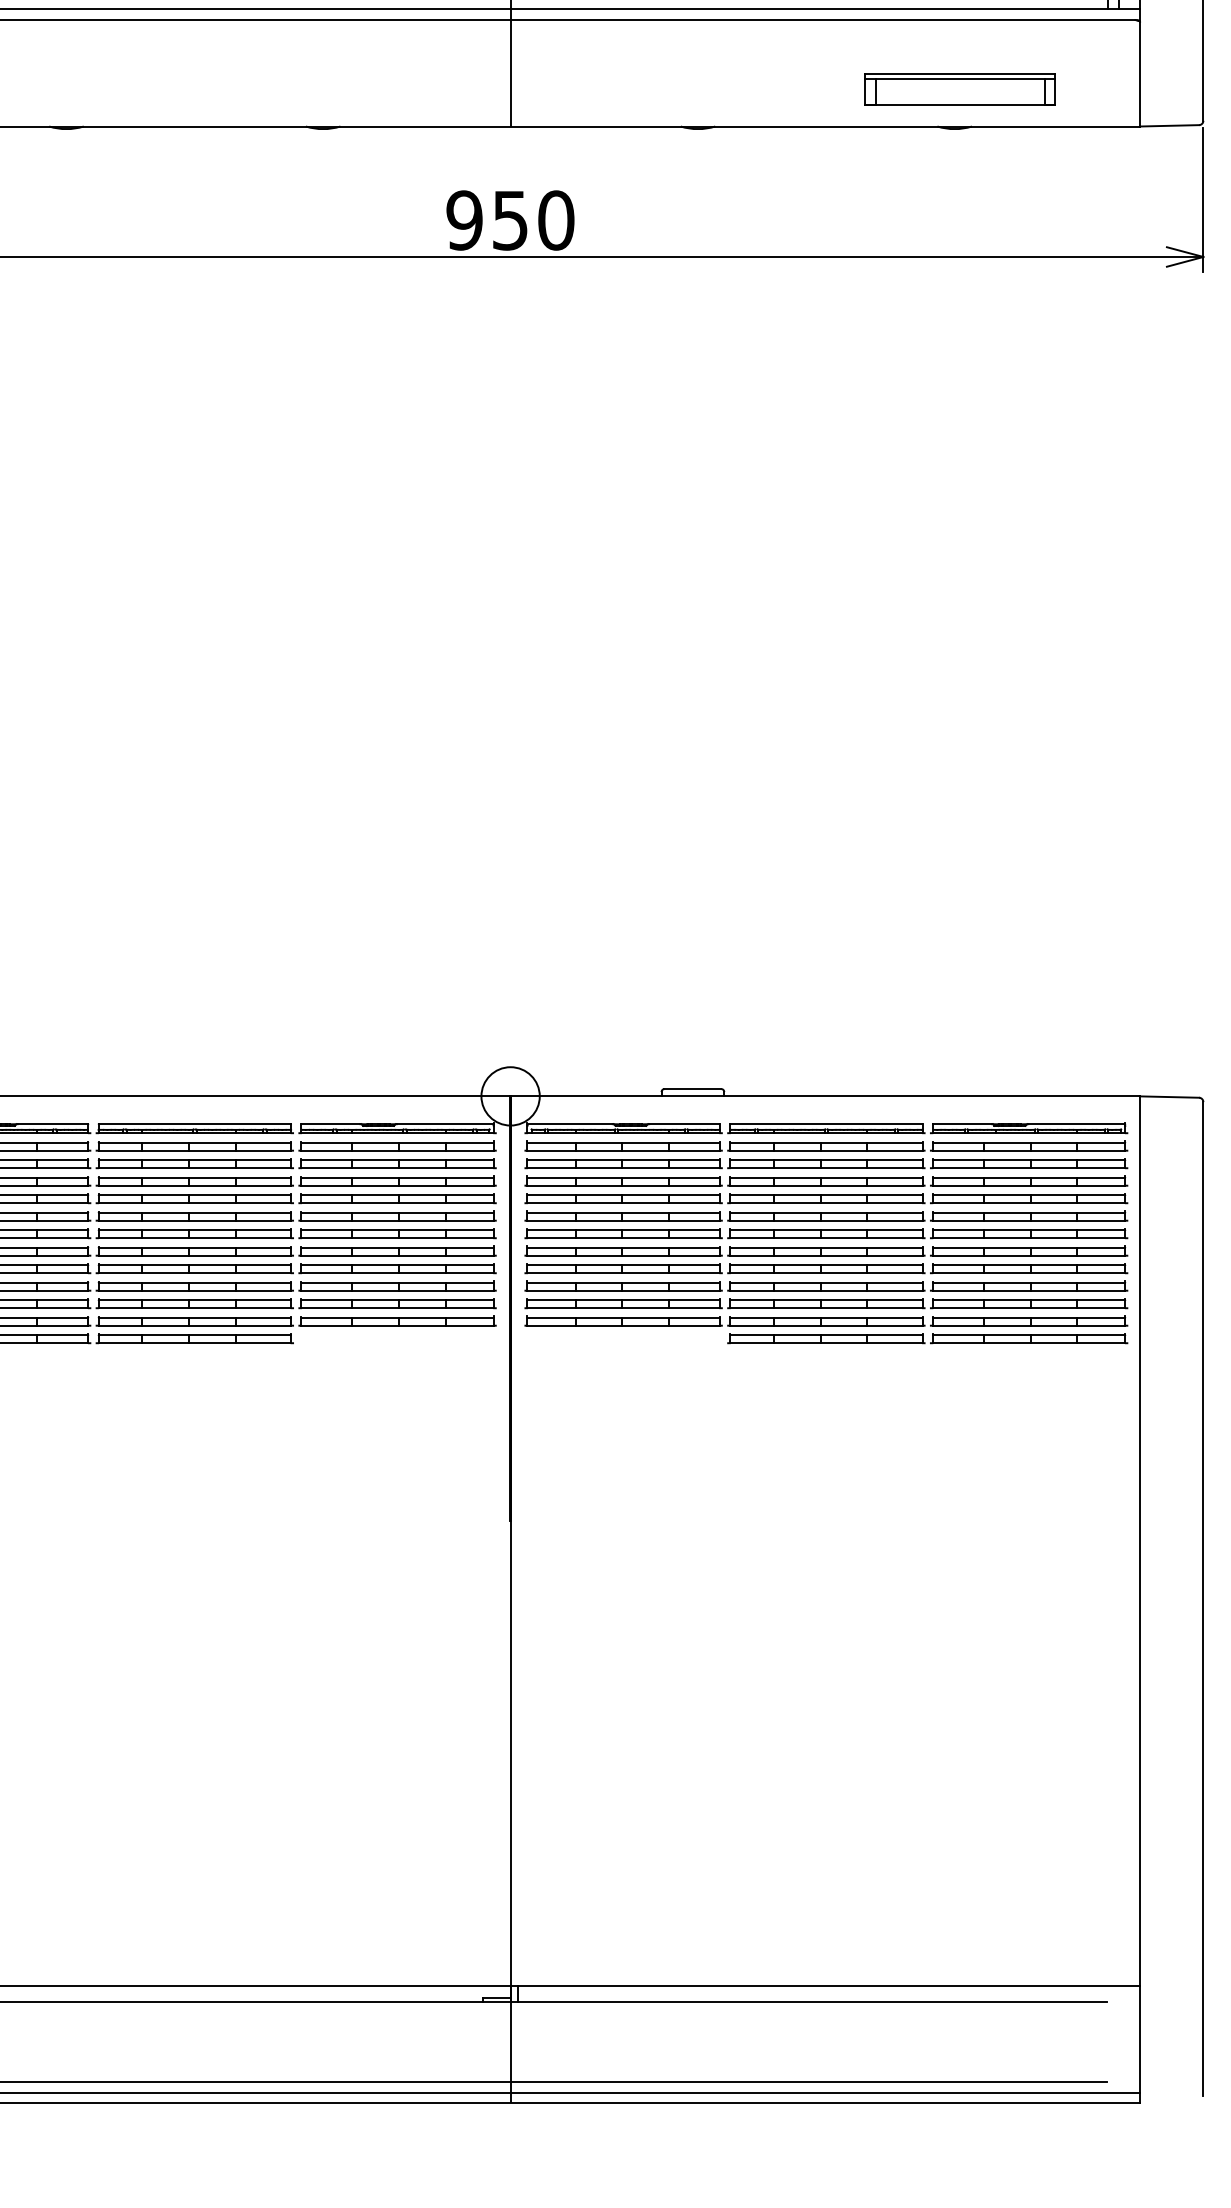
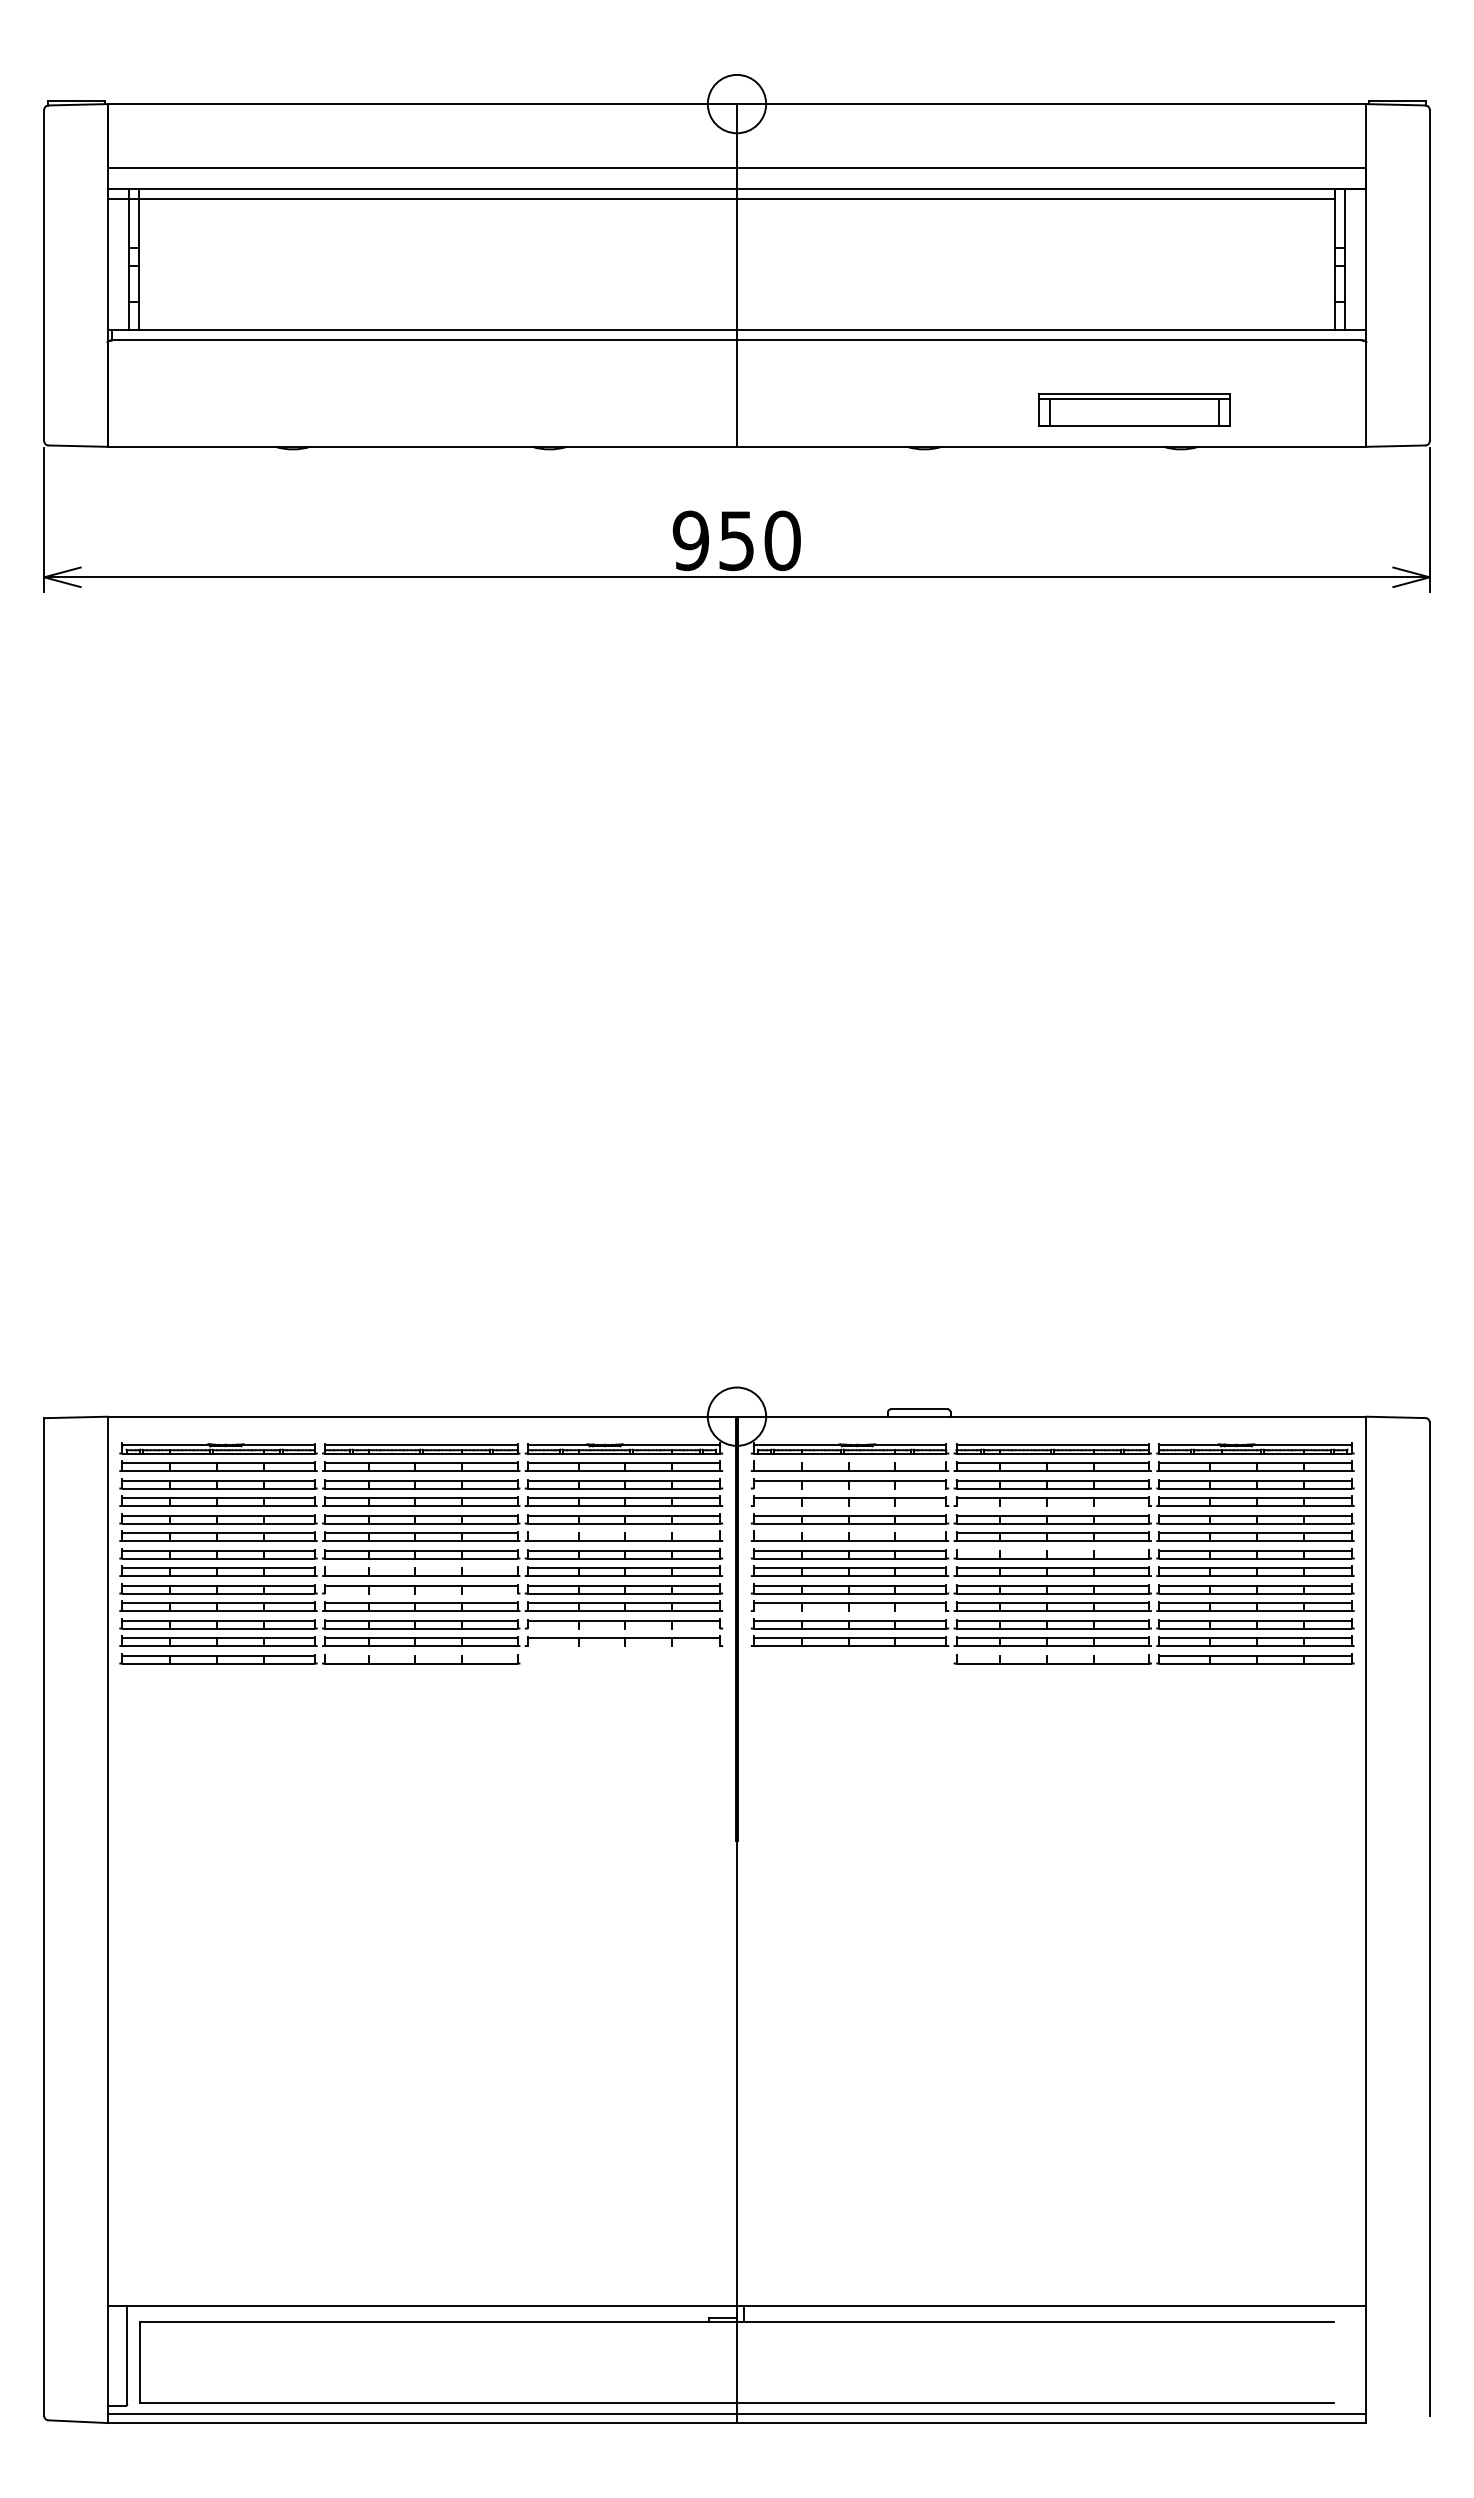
part: (960, 89) -> (1134, 409), moved
line: (623, 1143) -> (849, 1463), removed
line: (623, 1168) -> (849, 1488), removed
line: (623, 1186) -> (849, 1506), removed
line: (826, 1186) -> (1052, 1506), removed
line: (397, 1213) -> (623, 1533), removed
line: (623, 1213) -> (849, 1533), removed
line: (826, 1230) -> (1052, 1550), removed
line: (195, 1248) -> (421, 1568), removed
line: (195, 1273) -> (421, 1593), removed
line: (623, 1291) -> (849, 1611), removed
line: (397, 1308) -> (623, 1628), removed
line: (397, 1326) -> (623, 1646), removed
line: (195, 1335) -> (421, 1655), removed
line: (826, 1335) -> (1052, 1655), removed

